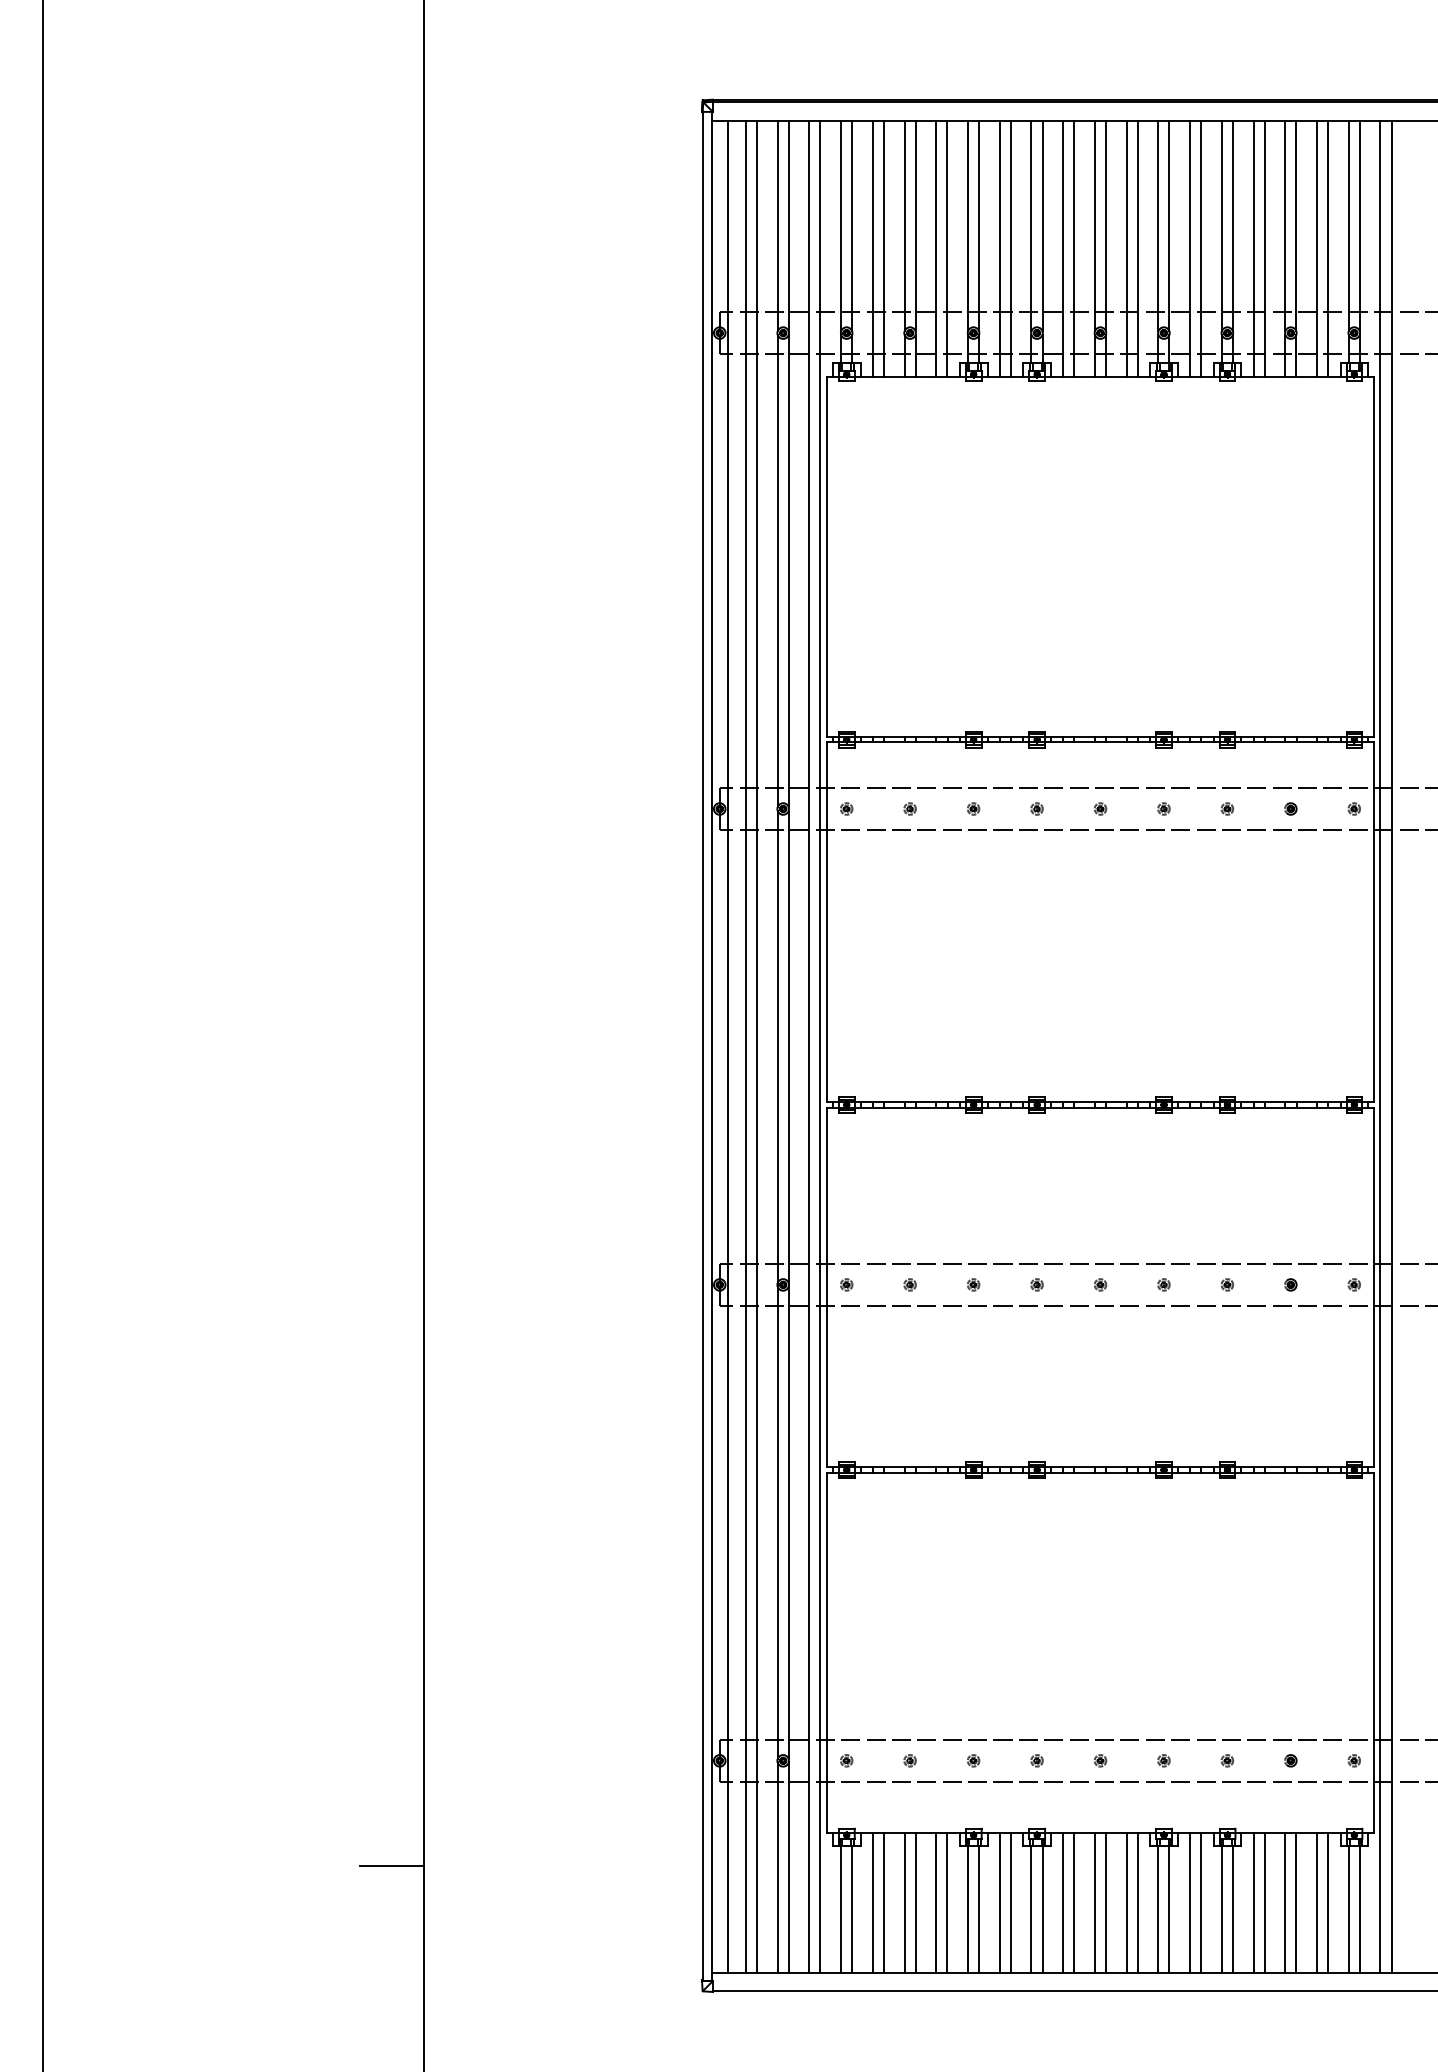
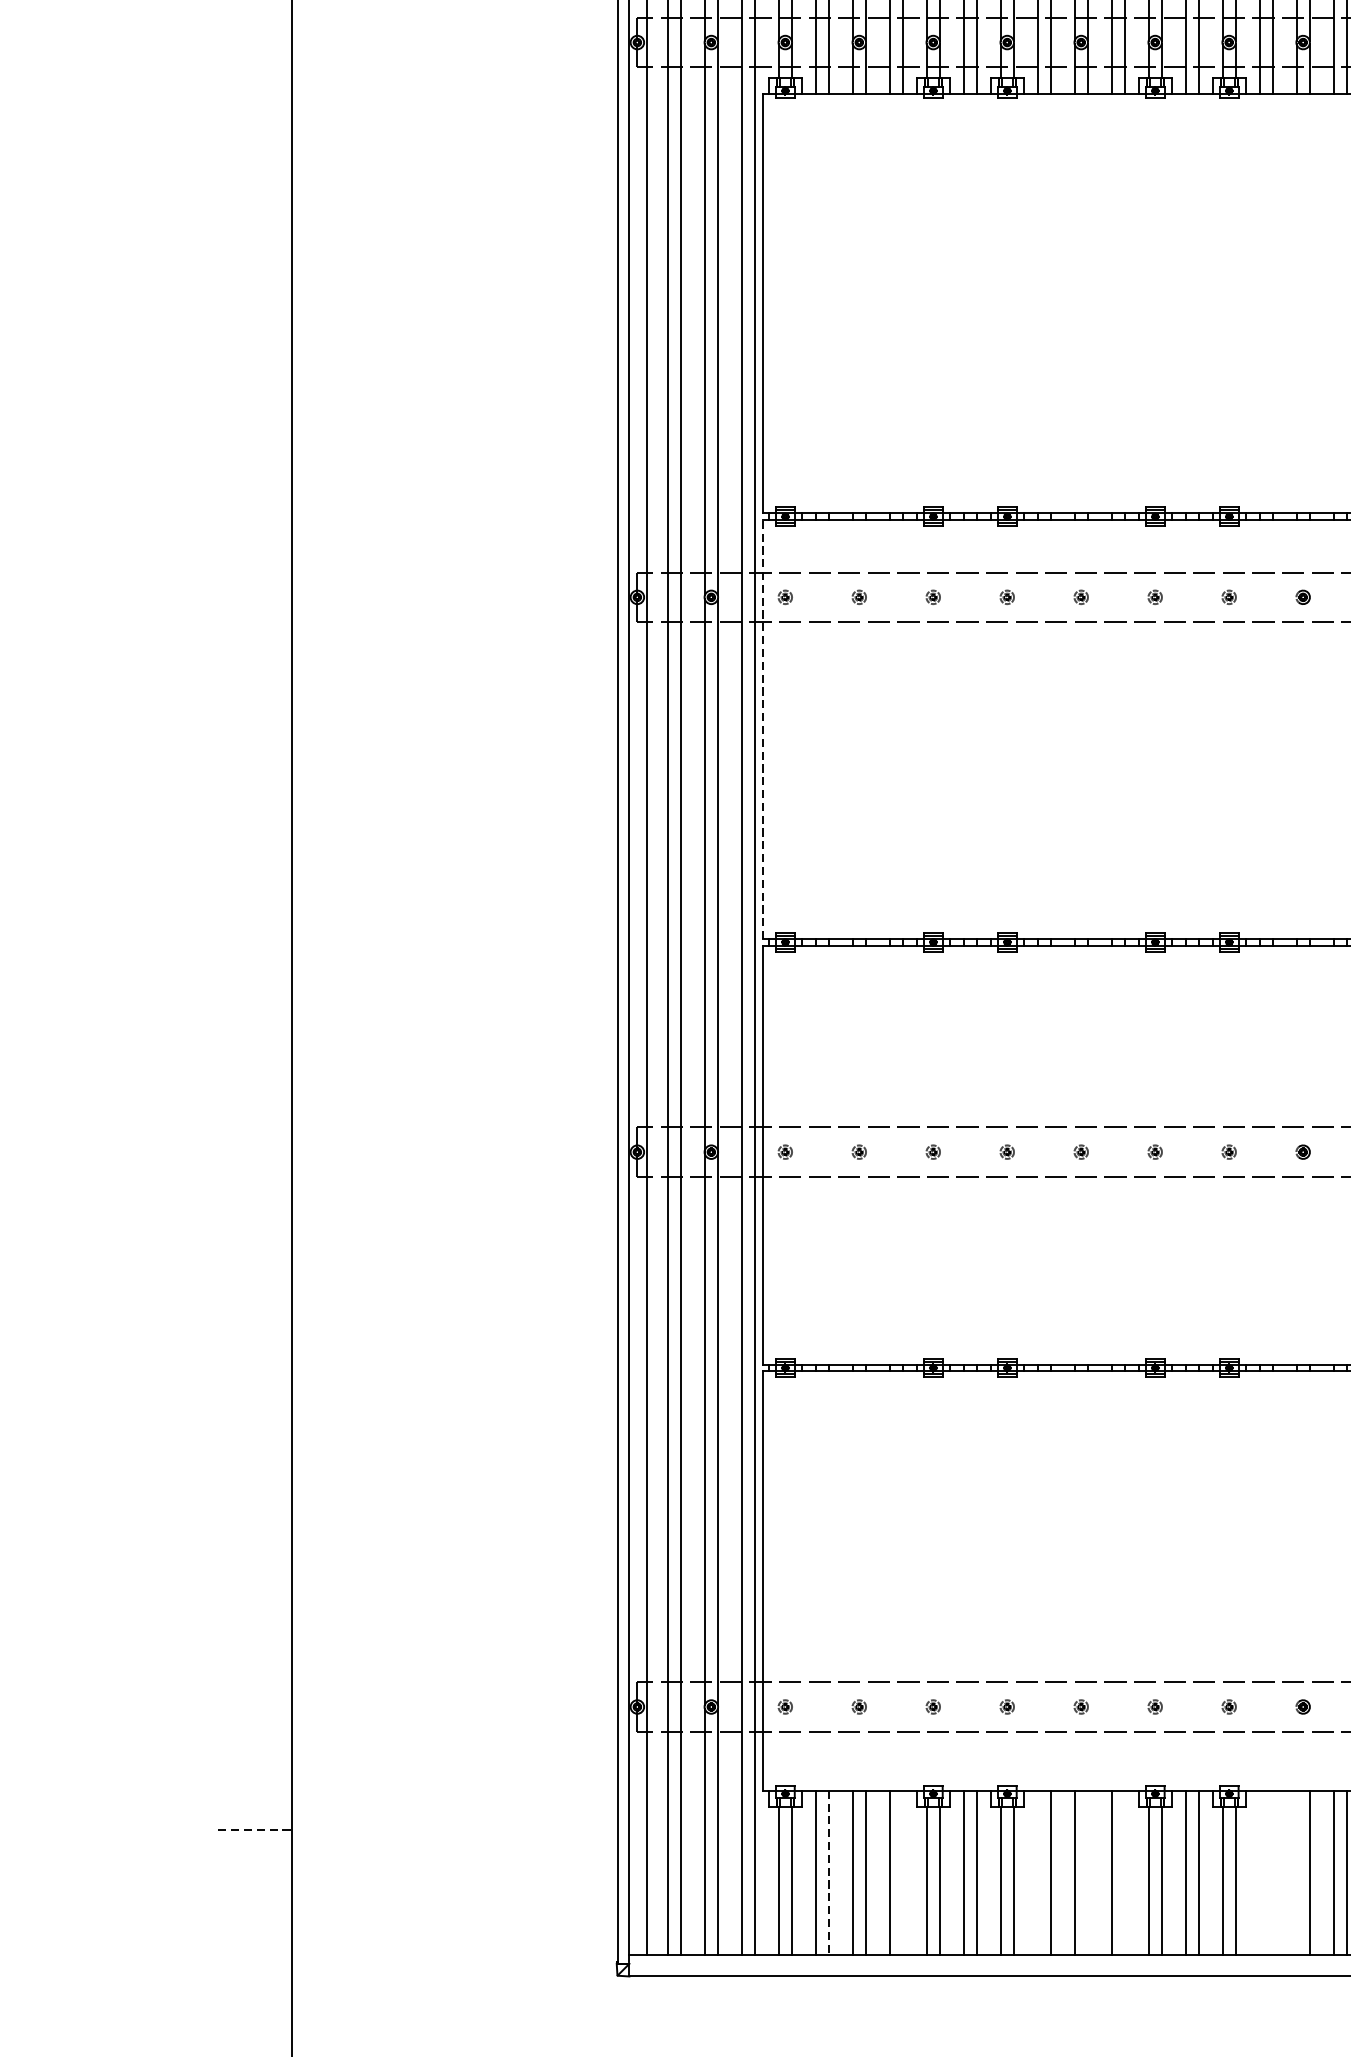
line: (827, 922) -> (763, 729), solid -> dashed
line: (391, 1866) -> (254, 1830), solid -> dashed
line: (947, 1902) -> (902, 1872), removed
line: (1063, 1902) -> (1038, 1872), removed
line: (1106, 1902) -> (1088, 1872), removed
line: (1137, 1902) -> (1124, 1872), removed
line: (1253, 1902) -> (1259, 1872), removed
line: (1264, 1902) -> (1272, 1872), removed
line: (1285, 1902) -> (1296, 1872), removed
line: (883, 1903) -> (828, 1873), solid -> dashed

